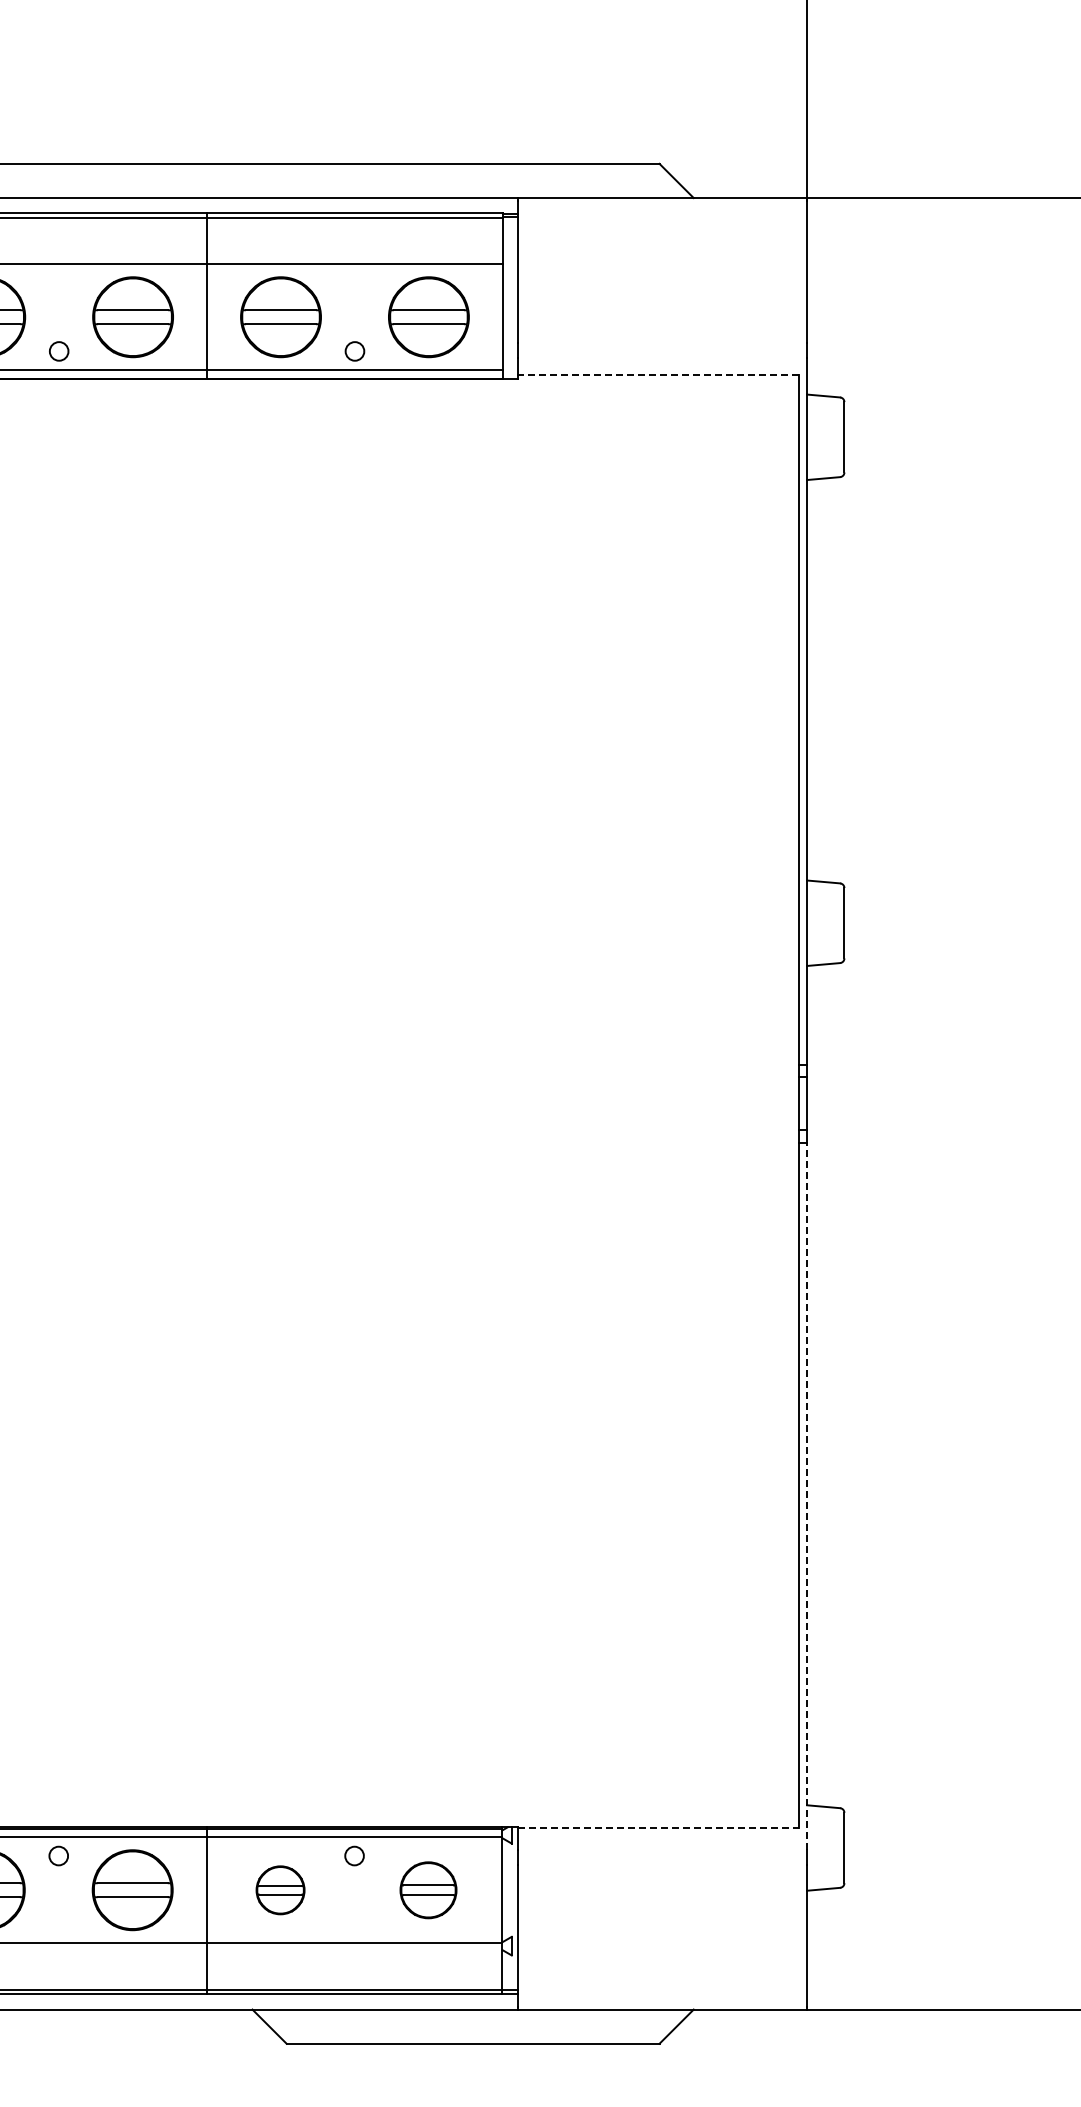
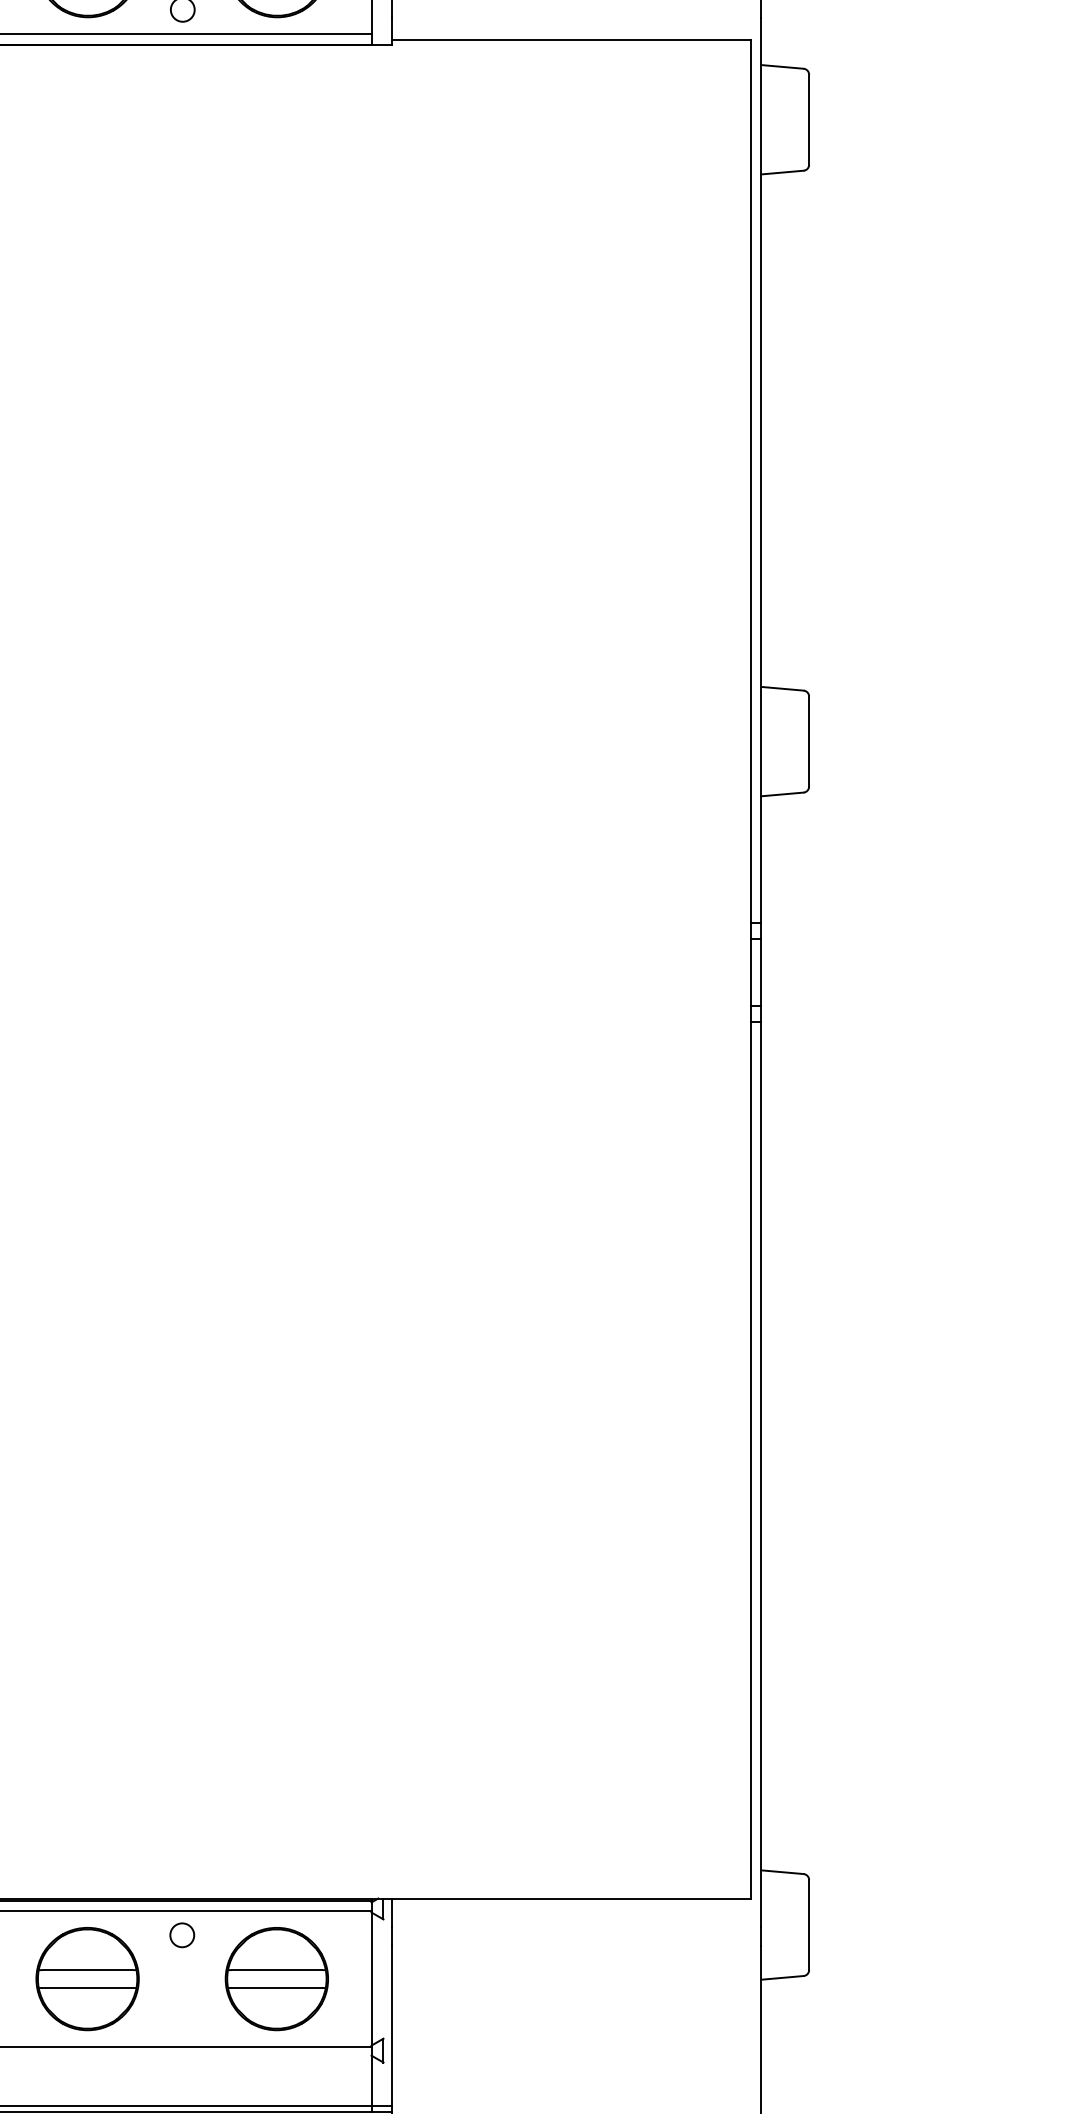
line: (658, 375) -> (571, 40), dashed -> solid
line: (807, 1496) -> (761, 1475), dashed -> solid
line: (658, 1827) -> (571, 1898), dashed -> solid
part: (280, 1890) -> (87, 1979), size x1.67
part: (428, 1890) -> (276, 1979), size x1.43

